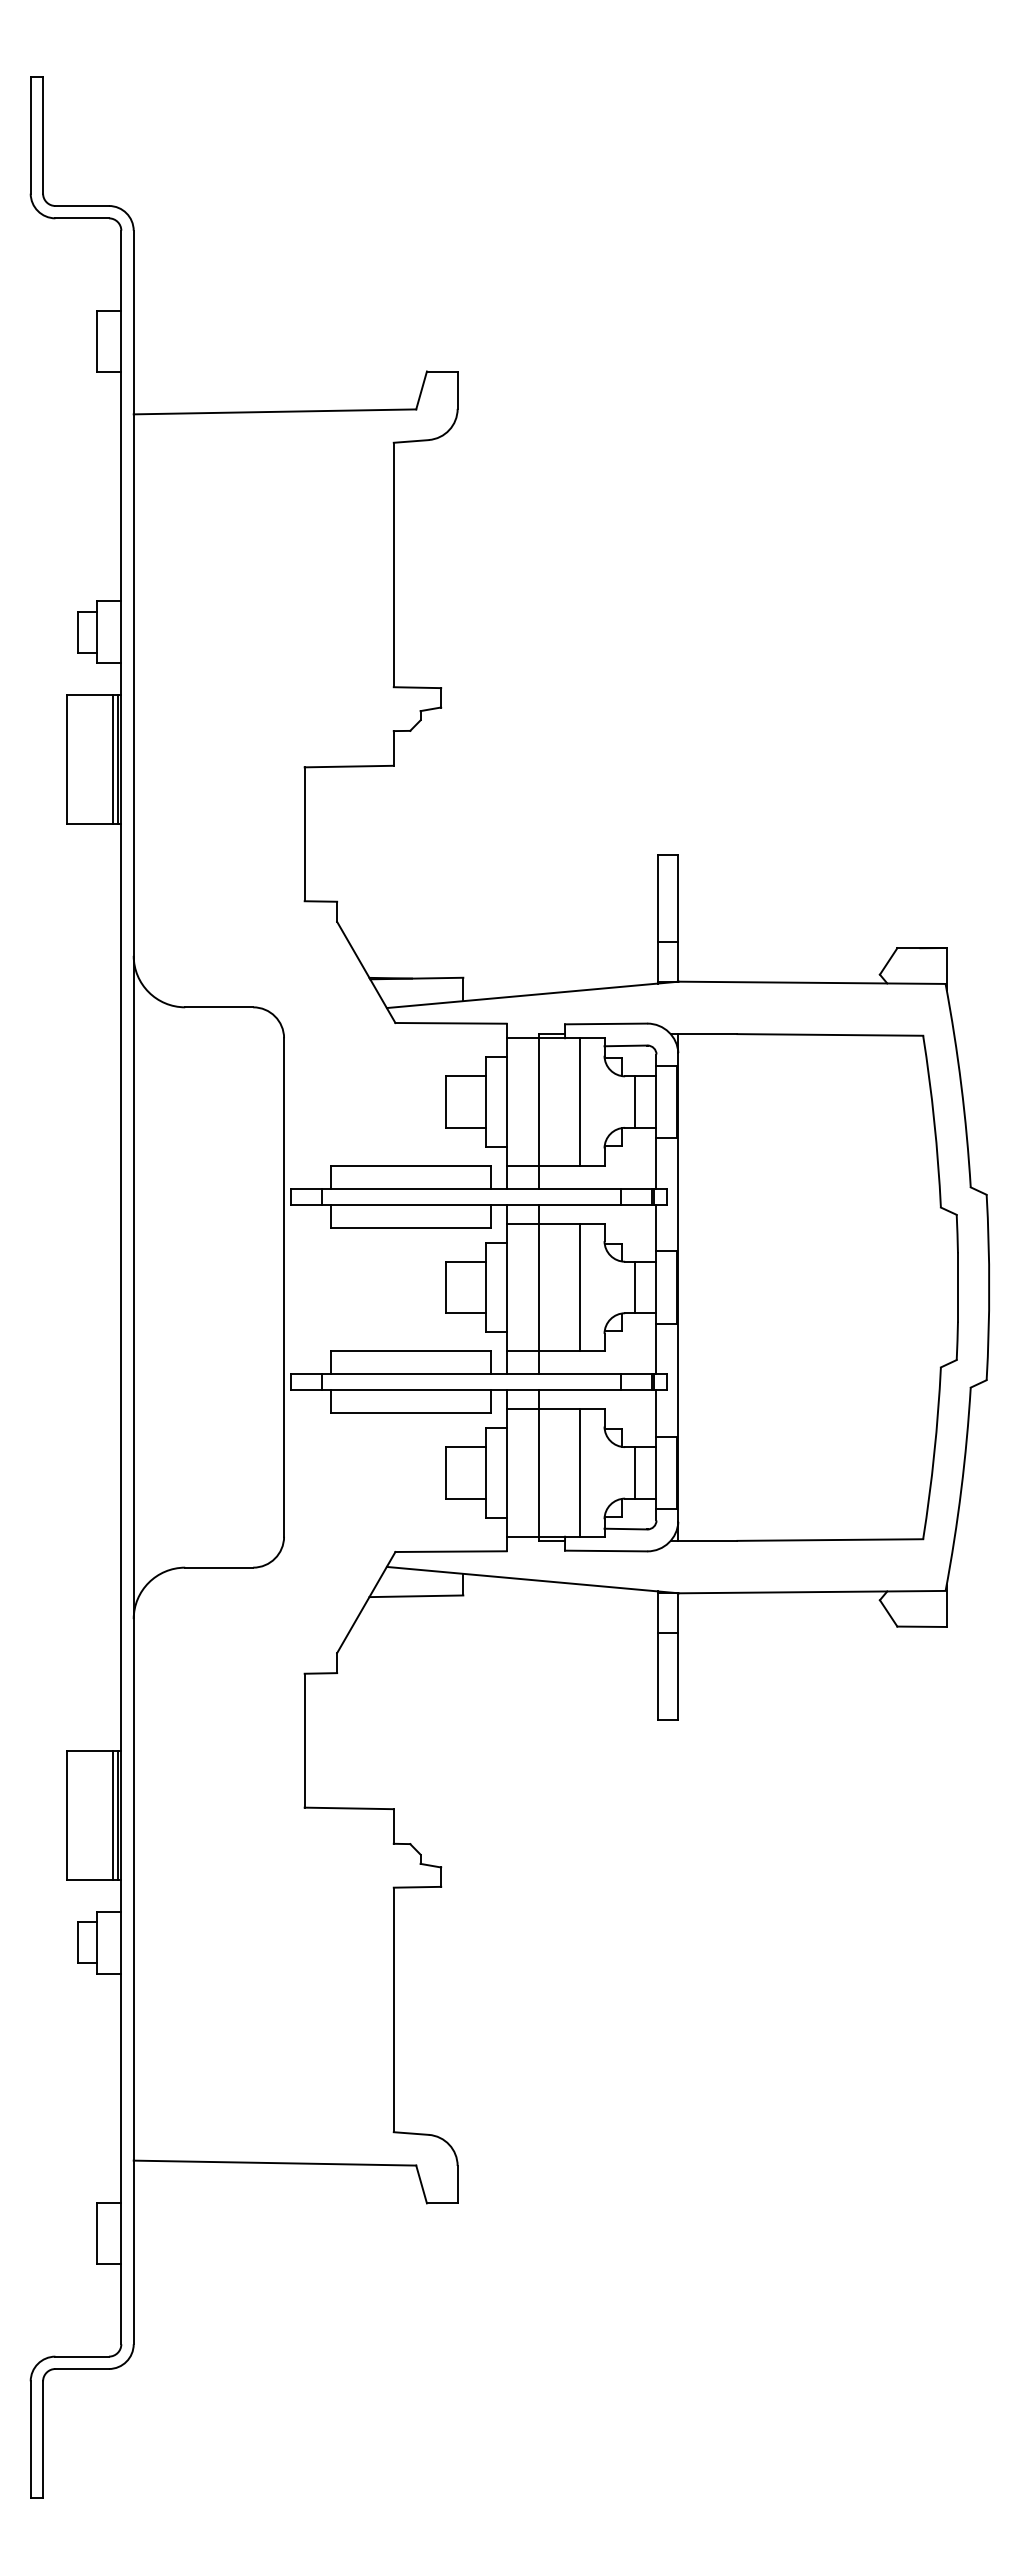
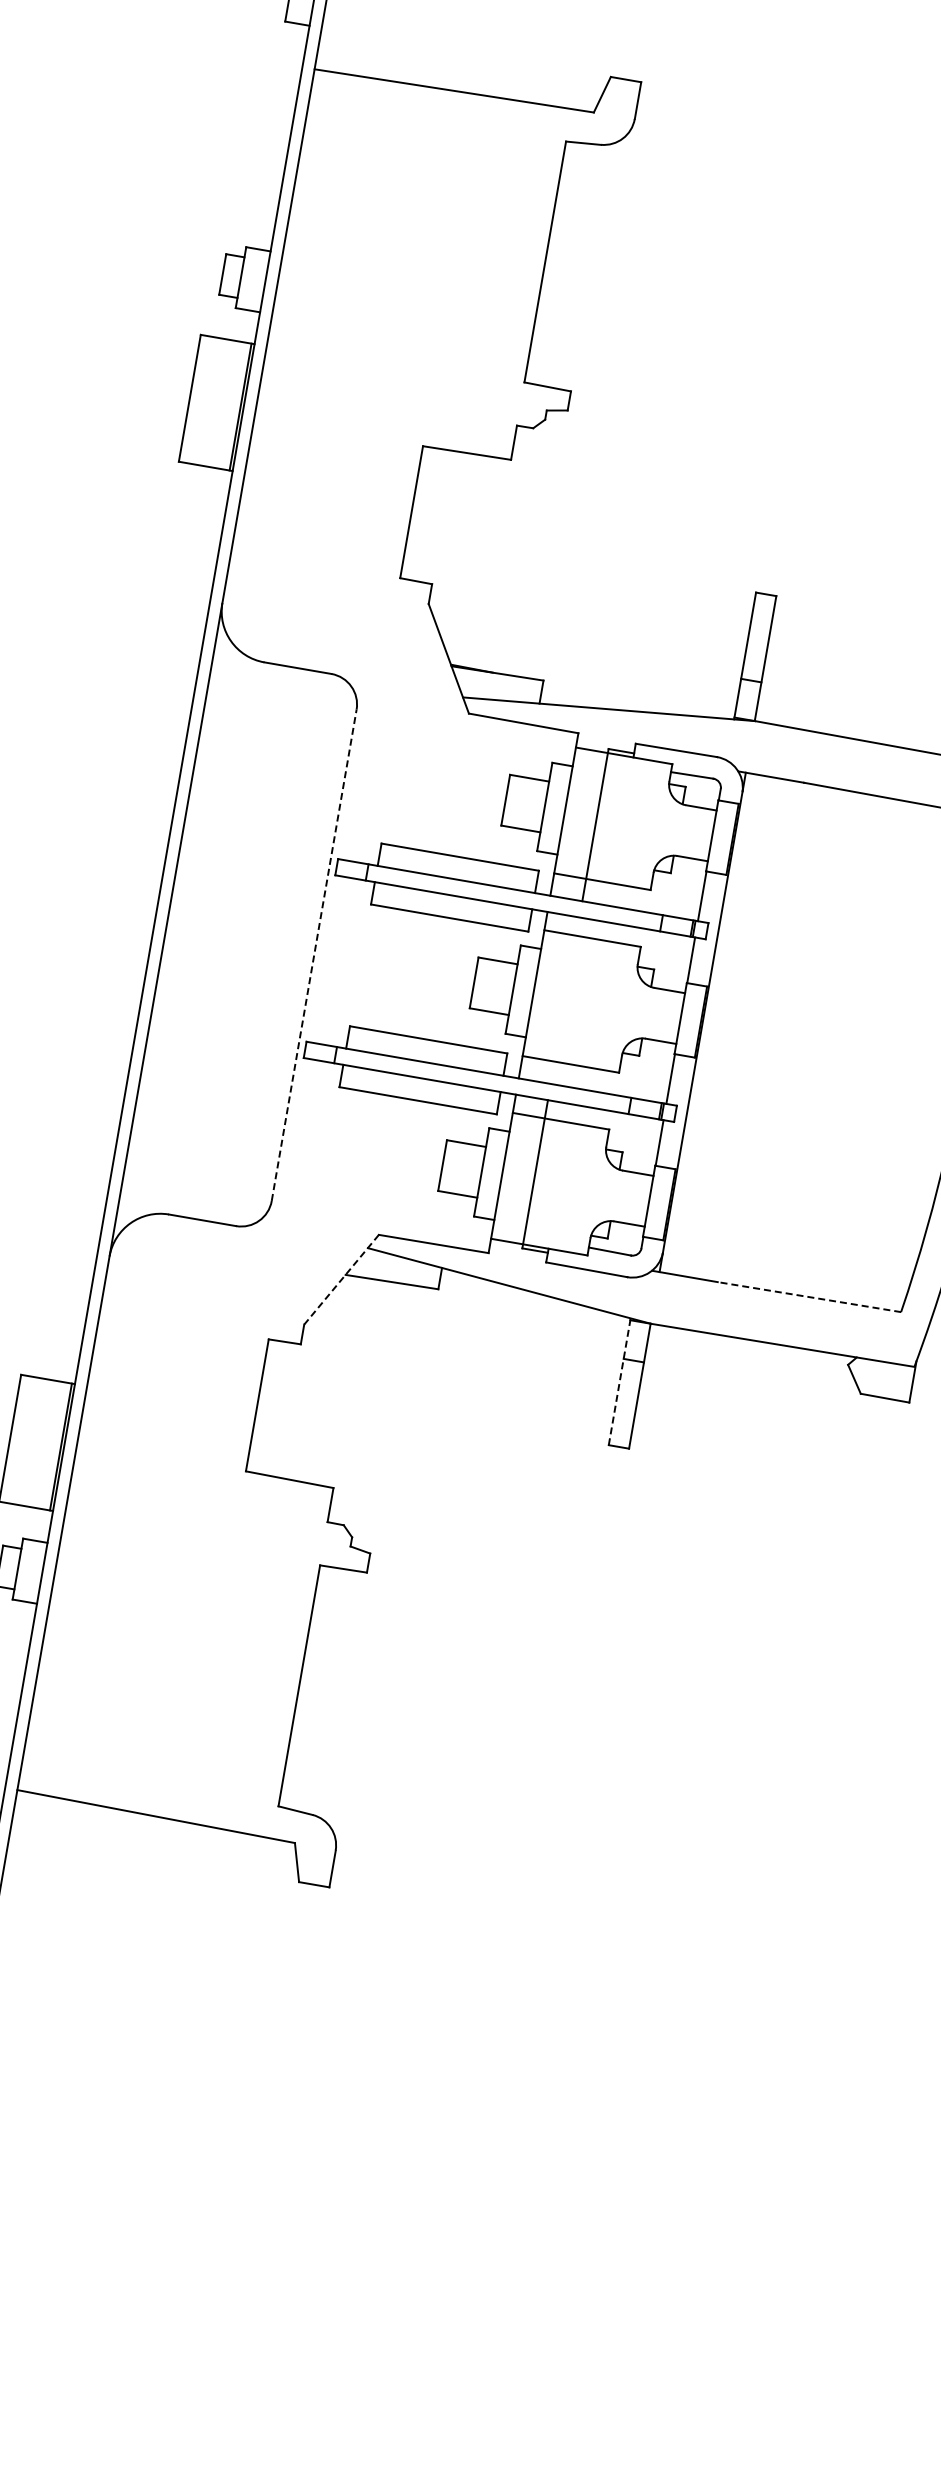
line: (113, 759) -> (235, 405), removed
line: (580, 1101) -> (637, 822), removed
line: (635, 1101) -> (692, 831), removed
line: (284, 1287) -> (314, 955), solid -> dashed
line: (580, 1287) -> (606, 1005), removed
line: (635, 1287) -> (660, 1015), removed
line: (539, 1289) -> (565, 1000), removed
line: (580, 1472) -> (574, 1188), removed
line: (635, 1472) -> (628, 1197), removed
line: (830, 1540) -> (809, 1297), solid -> dashed
line: (366, 1603) -> (341, 1280), solid -> dashed
line: (657, 1655) -> (619, 1381), solid -> dashed
line: (113, 1814) -> (56, 1445), removed

